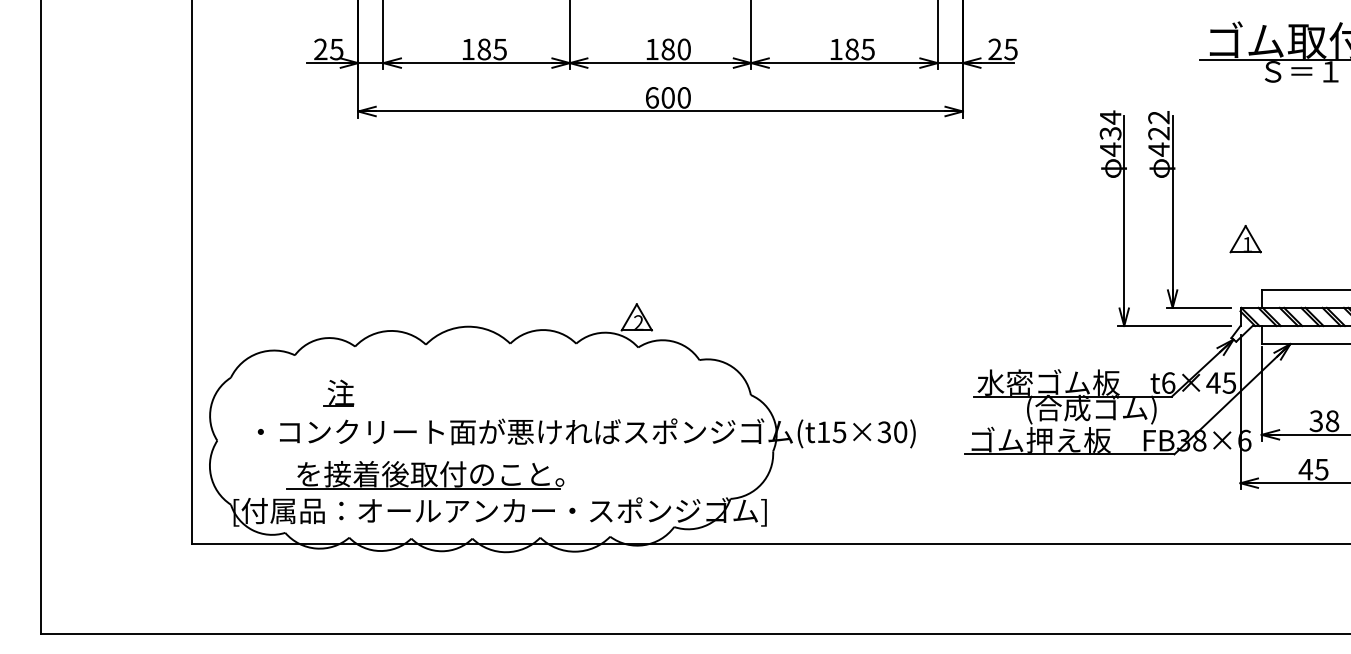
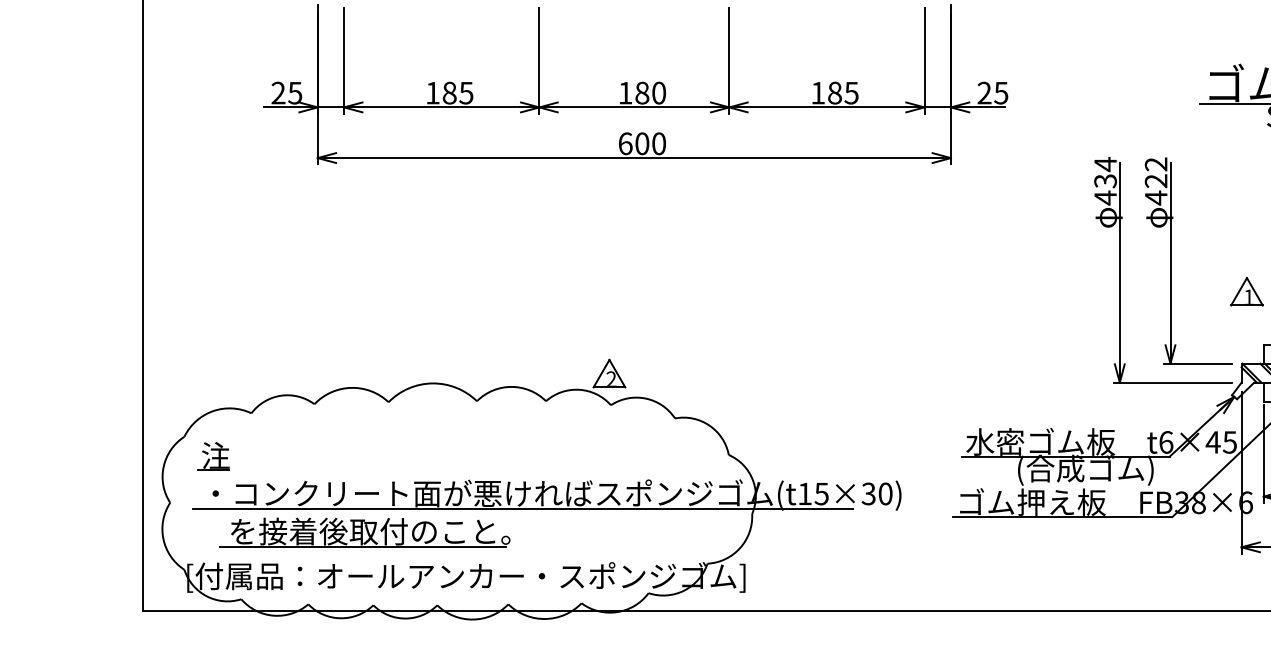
part: (338, 392) -> (213, 455), moved
line: (553, 446) -> (522, 508), added
part: (425, 475) -> (365, 532), moved

